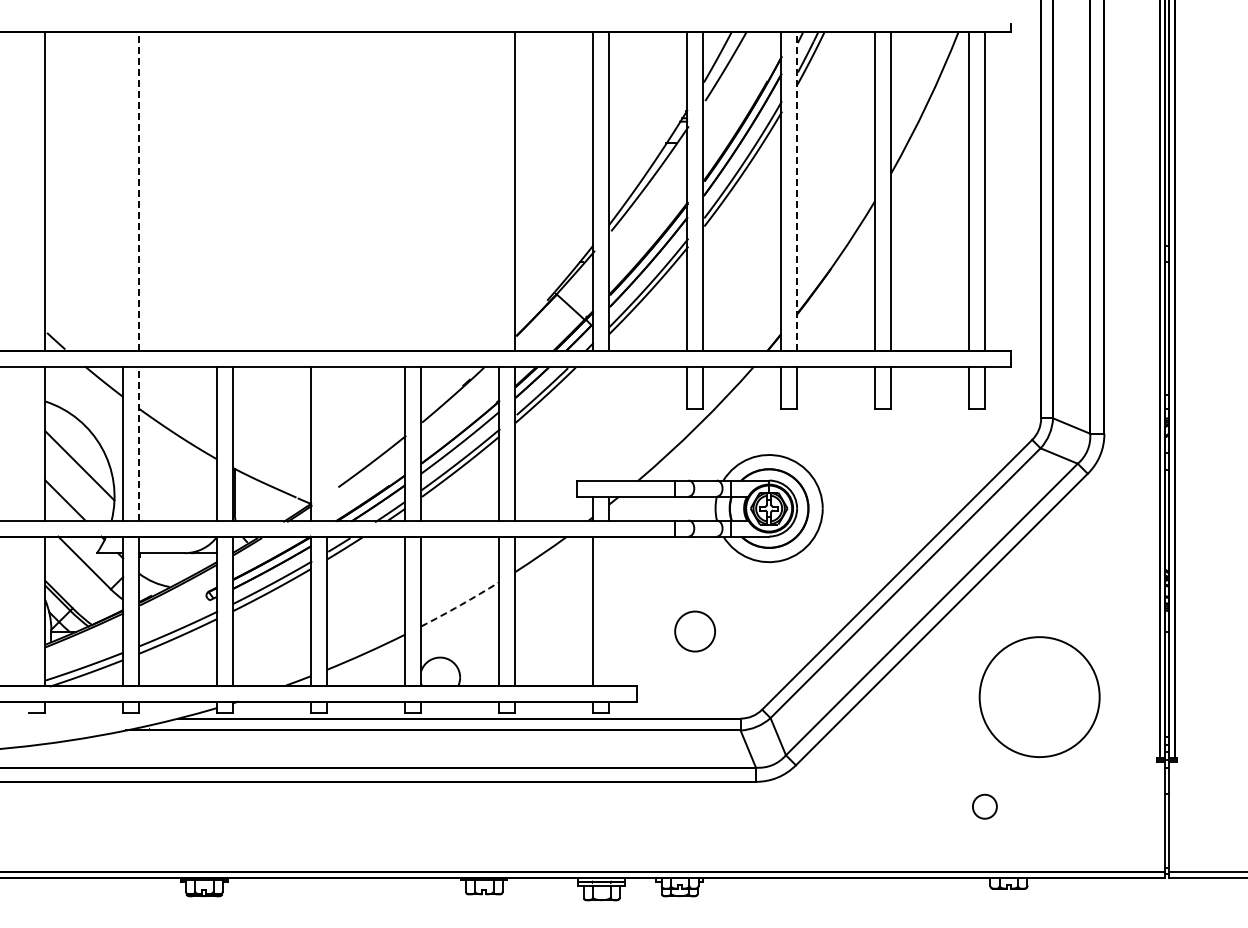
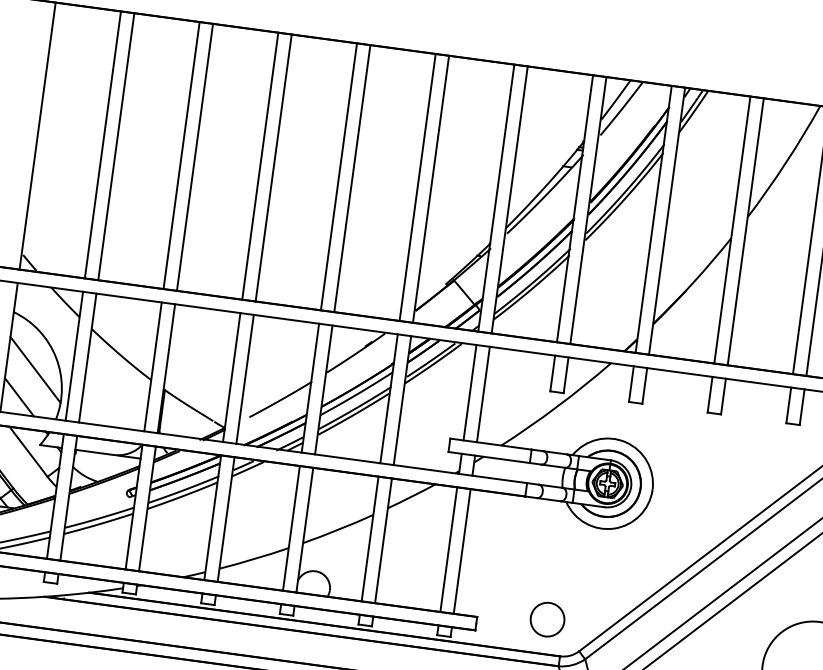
line: (123, 190) -> (103, 144), added
line: (139, 190) -> (116, 146), dashed -> solid
line: (217, 190) -> (181, 155), added
line: (233, 190) -> (195, 156), added
line: (311, 190) -> (260, 165), added
line: (327, 190) -> (274, 167), added
line: (405, 190) -> (339, 176), added
line: (421, 190) -> (352, 178), added
line: (499, 190) -> (417, 186), added
line: (797, 190) -> (667, 220), dashed -> solid
line: (593, 423) -> (470, 392), added
line: (609, 423) -> (483, 394), added
line: (139, 443) -> (88, 358), dashed -> solid
line: (327, 443) -> (245, 379), added
arc: (460, 605) -> (338, 529), dashed -> solid
line: (609, 610) -> (462, 551), added
circle: (694, 631) -> (547, 619), moved

